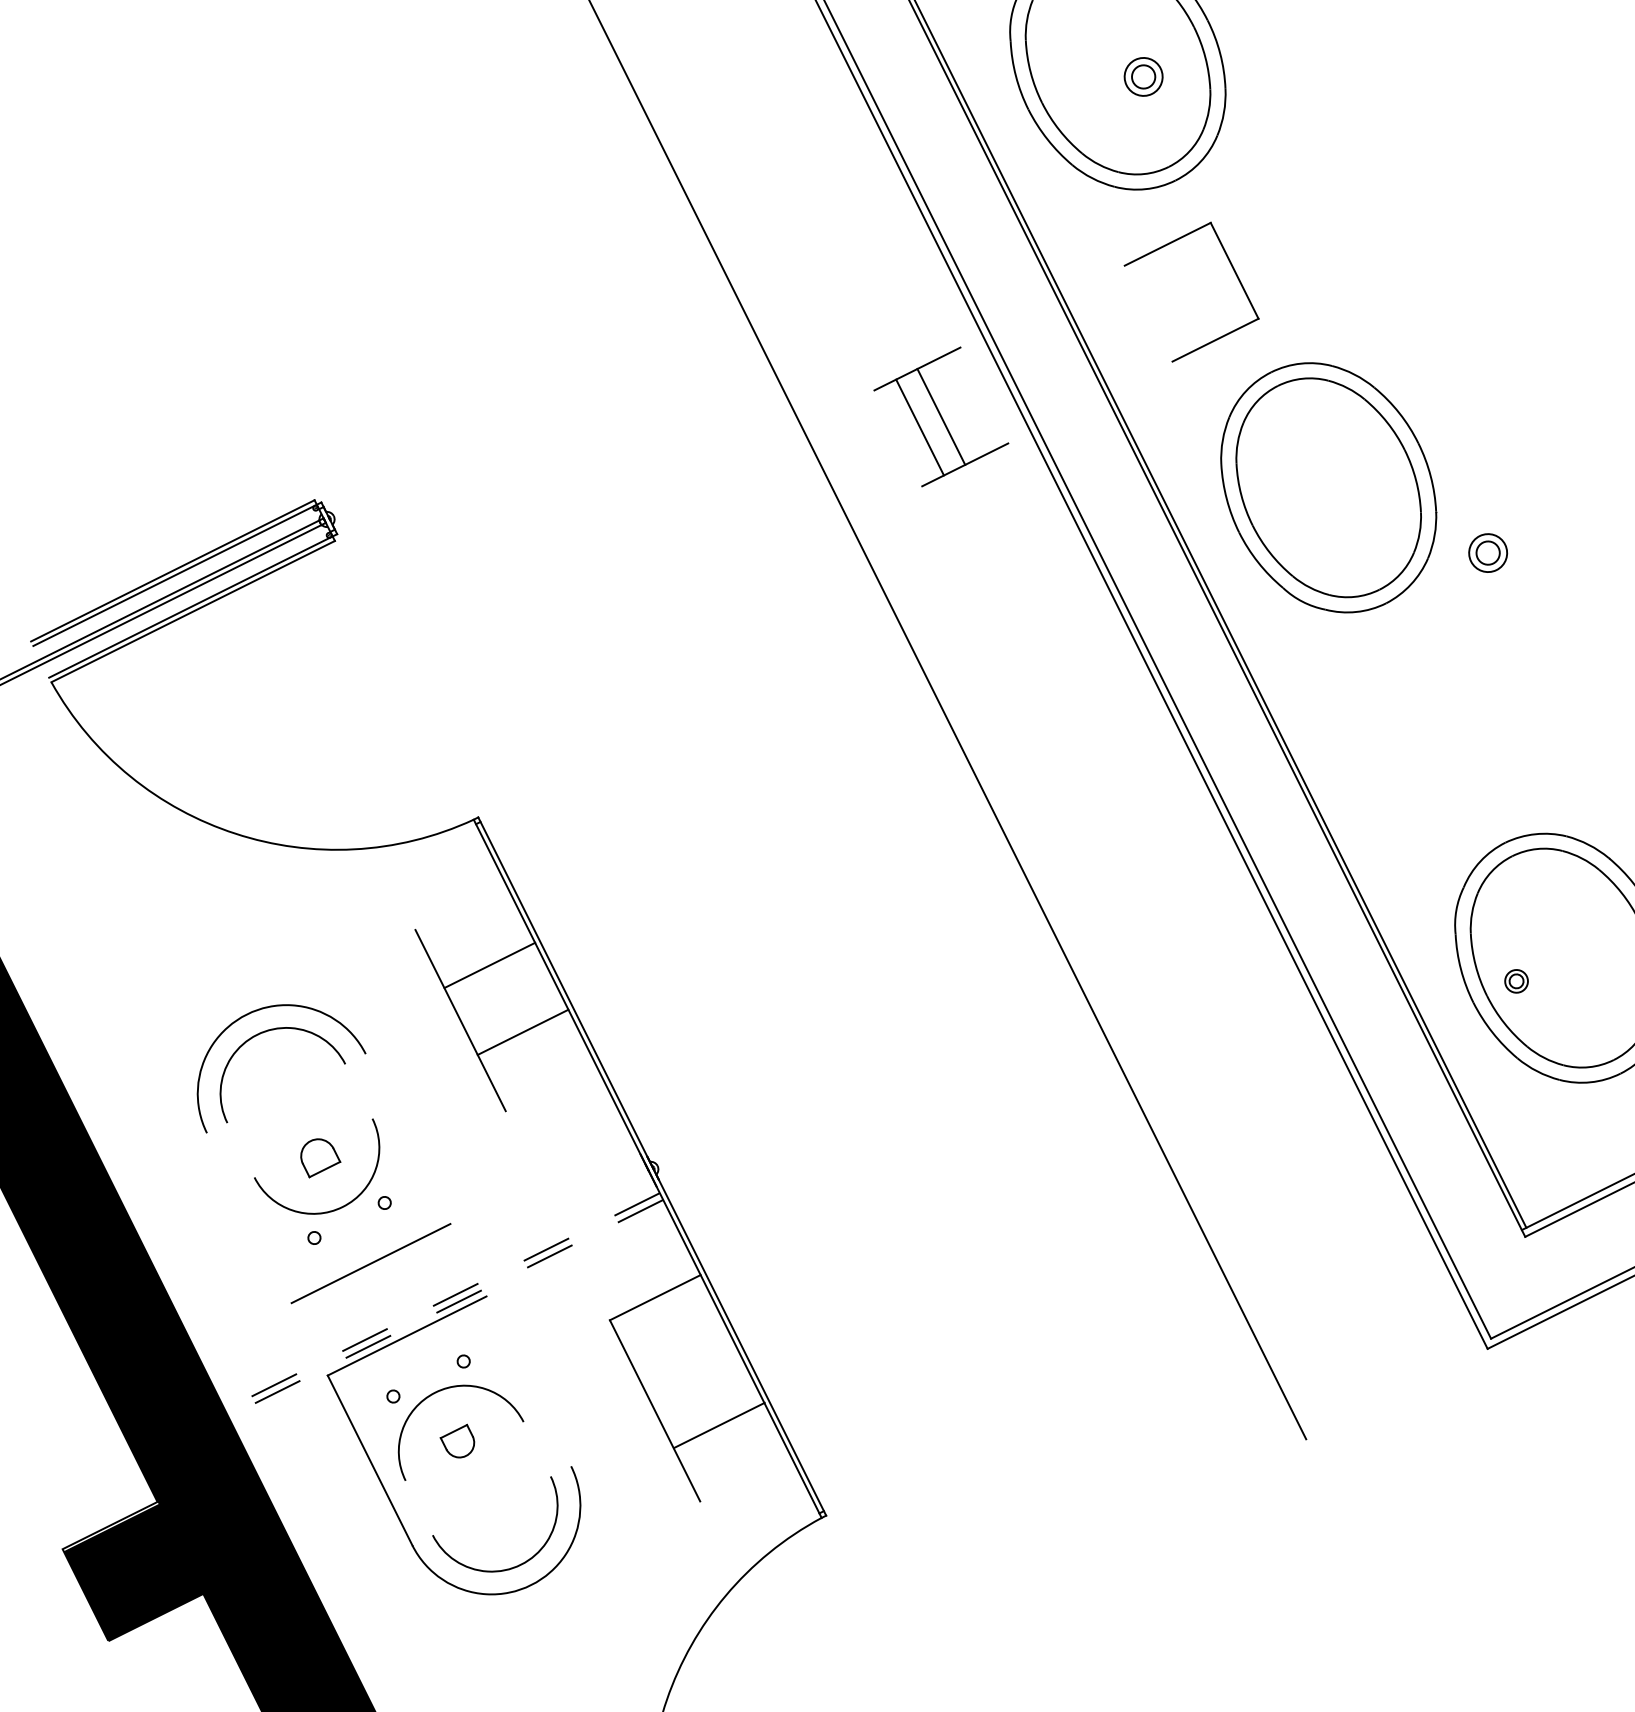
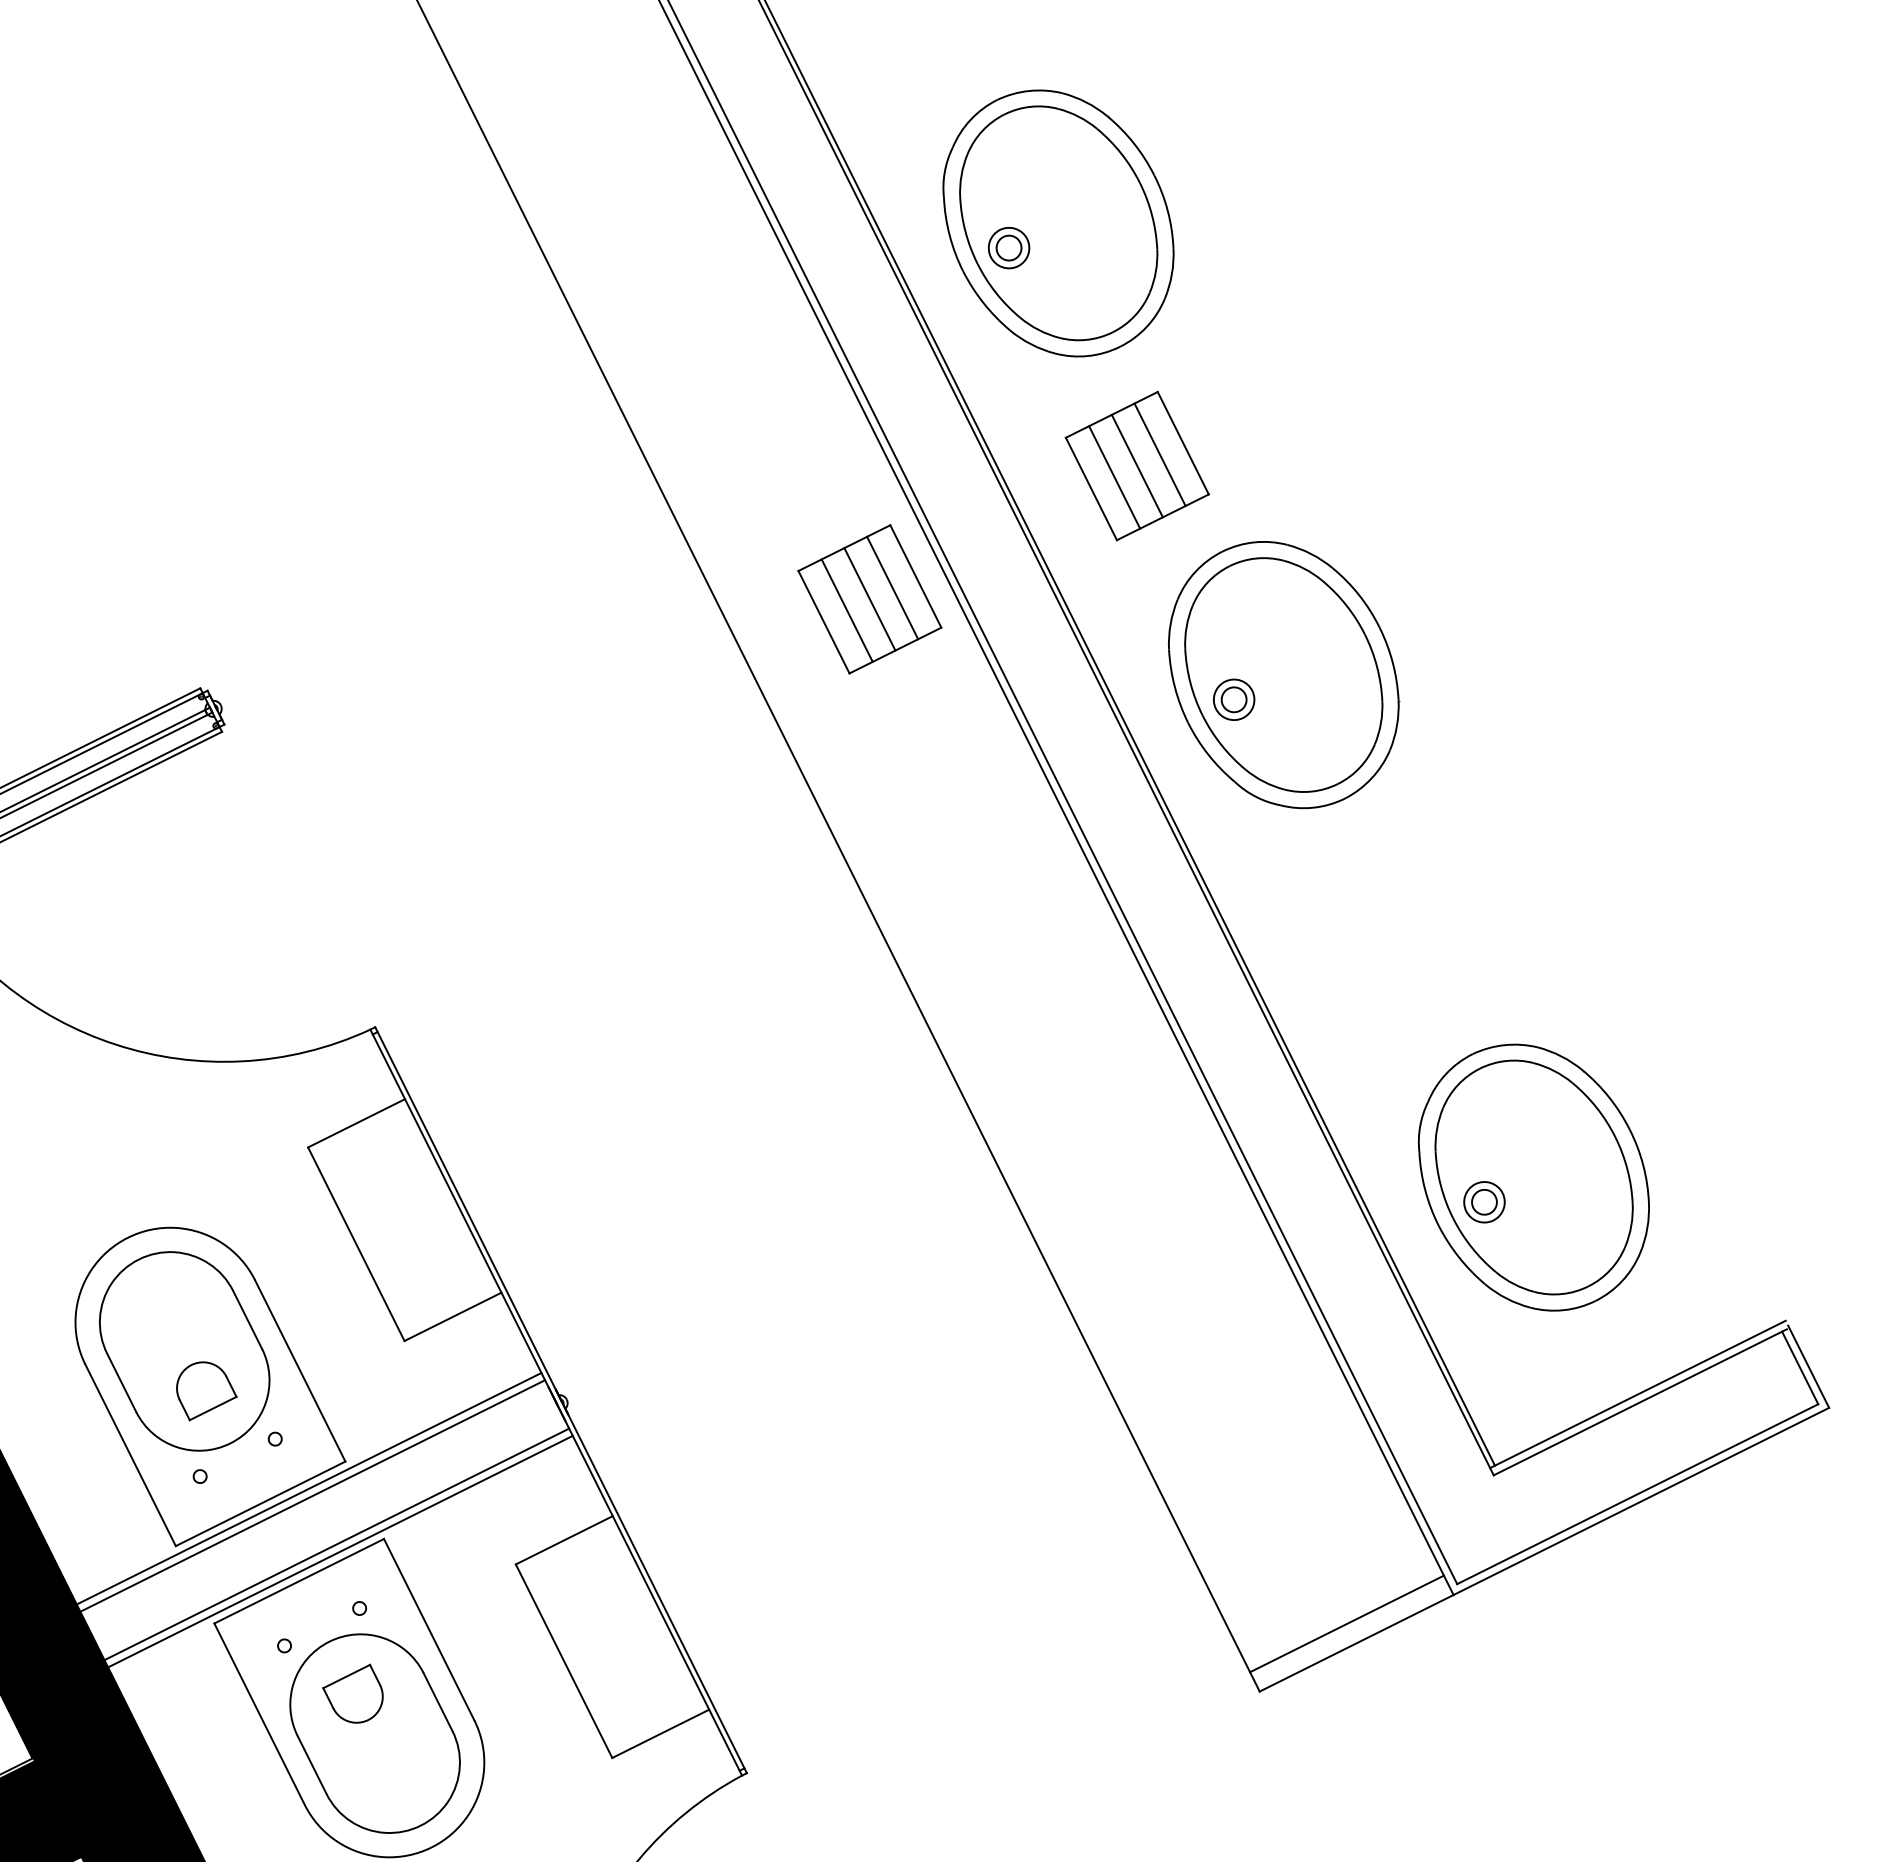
part: (1143, 76) -> (1008, 247), moved
line: (1212, 281) -> (1159, 454), added
line: (1190, 291) -> (1136, 465), added
line: (1170, 302) -> (1114, 477), added
line: (1147, 313) -> (1090, 488), added
line: (984, 395) -> (915, 576), added
line: (962, 405) -> (892, 587), added
line: (897, 438) -> (823, 622), added
part: (1488, 552) -> (1234, 699), moved
line: (489, 965) -> (356, 1123), moved
part: (1516, 981) -> (1484, 1202), size x1.67
line: (522, 1032) -> (452, 1316), moved
line: (358, 1091) -> (247, 1320), added
line: (408, 1138) -> (300, 1370), added
line: (240, 1149) -> (121, 1382), added
part: (320, 1158) -> (206, 1391), size x1.43
line: (249, 1218) -> (130, 1455), added
line: (406, 1253) -> (298, 1493), added
line: (410, 1260) -> (302, 1500), added
line: (432, 1306) -> (326, 1549), dashed -> solid
line: (436, 1312) -> (330, 1556), dashed -> solid
line: (1387, 1375) -> (1346, 1623), added
line: (529, 1381) -> (429, 1629), added
line: (1396, 1394) -> (1356, 1643), added
line: (719, 1425) -> (660, 1733), moved
part: (457, 1441) -> (352, 1693), size x1.67
line: (536, 1449) -> (437, 1702), added
line: (418, 1508) -> (311, 1765), added

